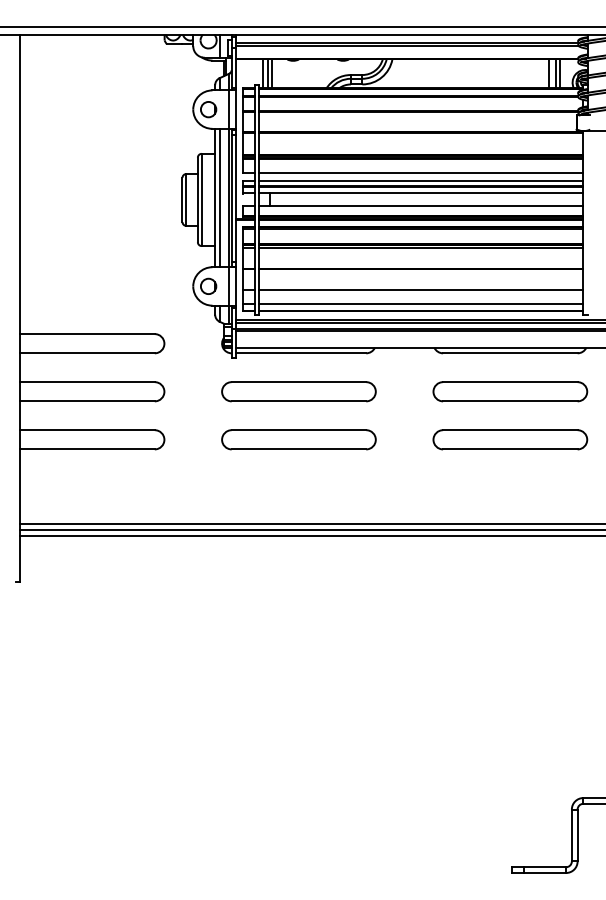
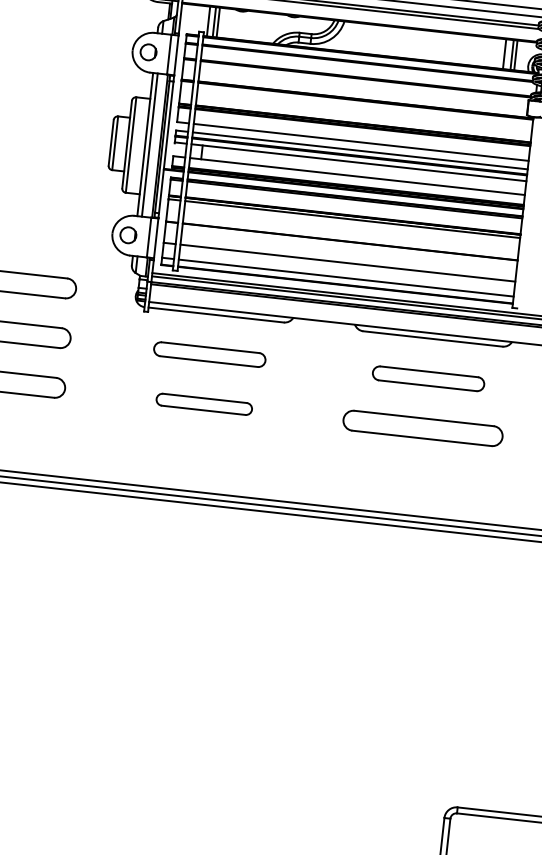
part: (298, 391) -> (209, 354), size x0.7
part: (510, 391) -> (428, 378), size x0.7
part: (298, 439) -> (203, 403), size x0.6

